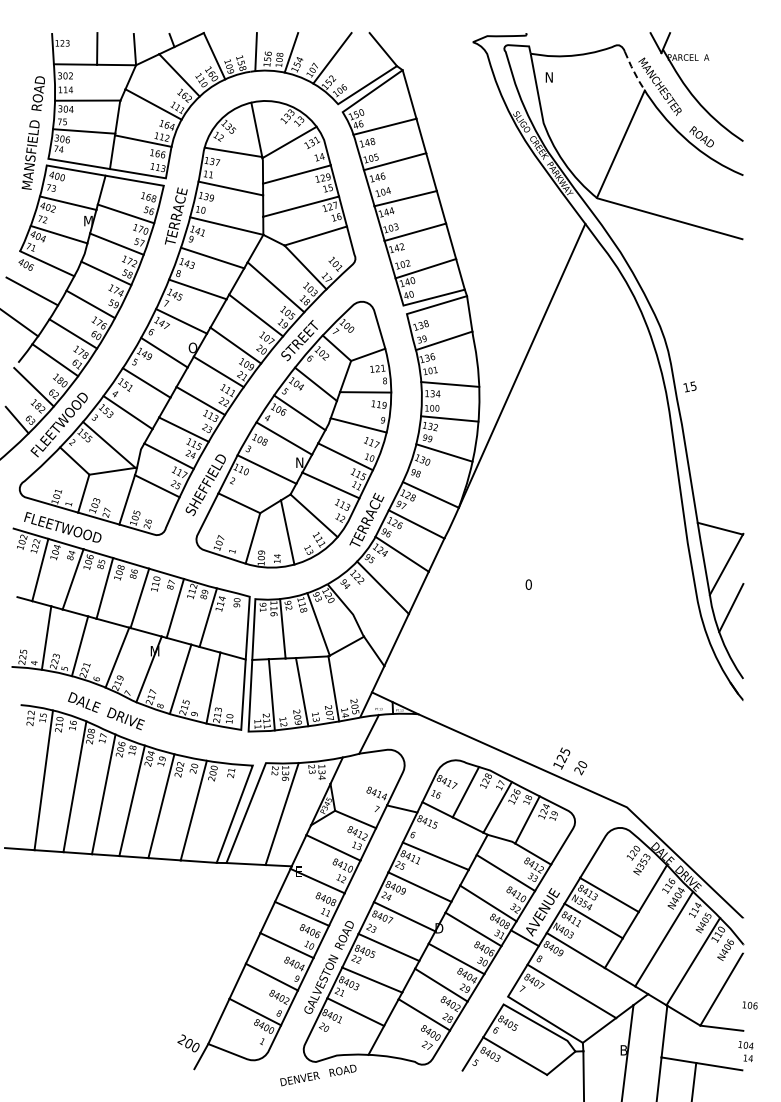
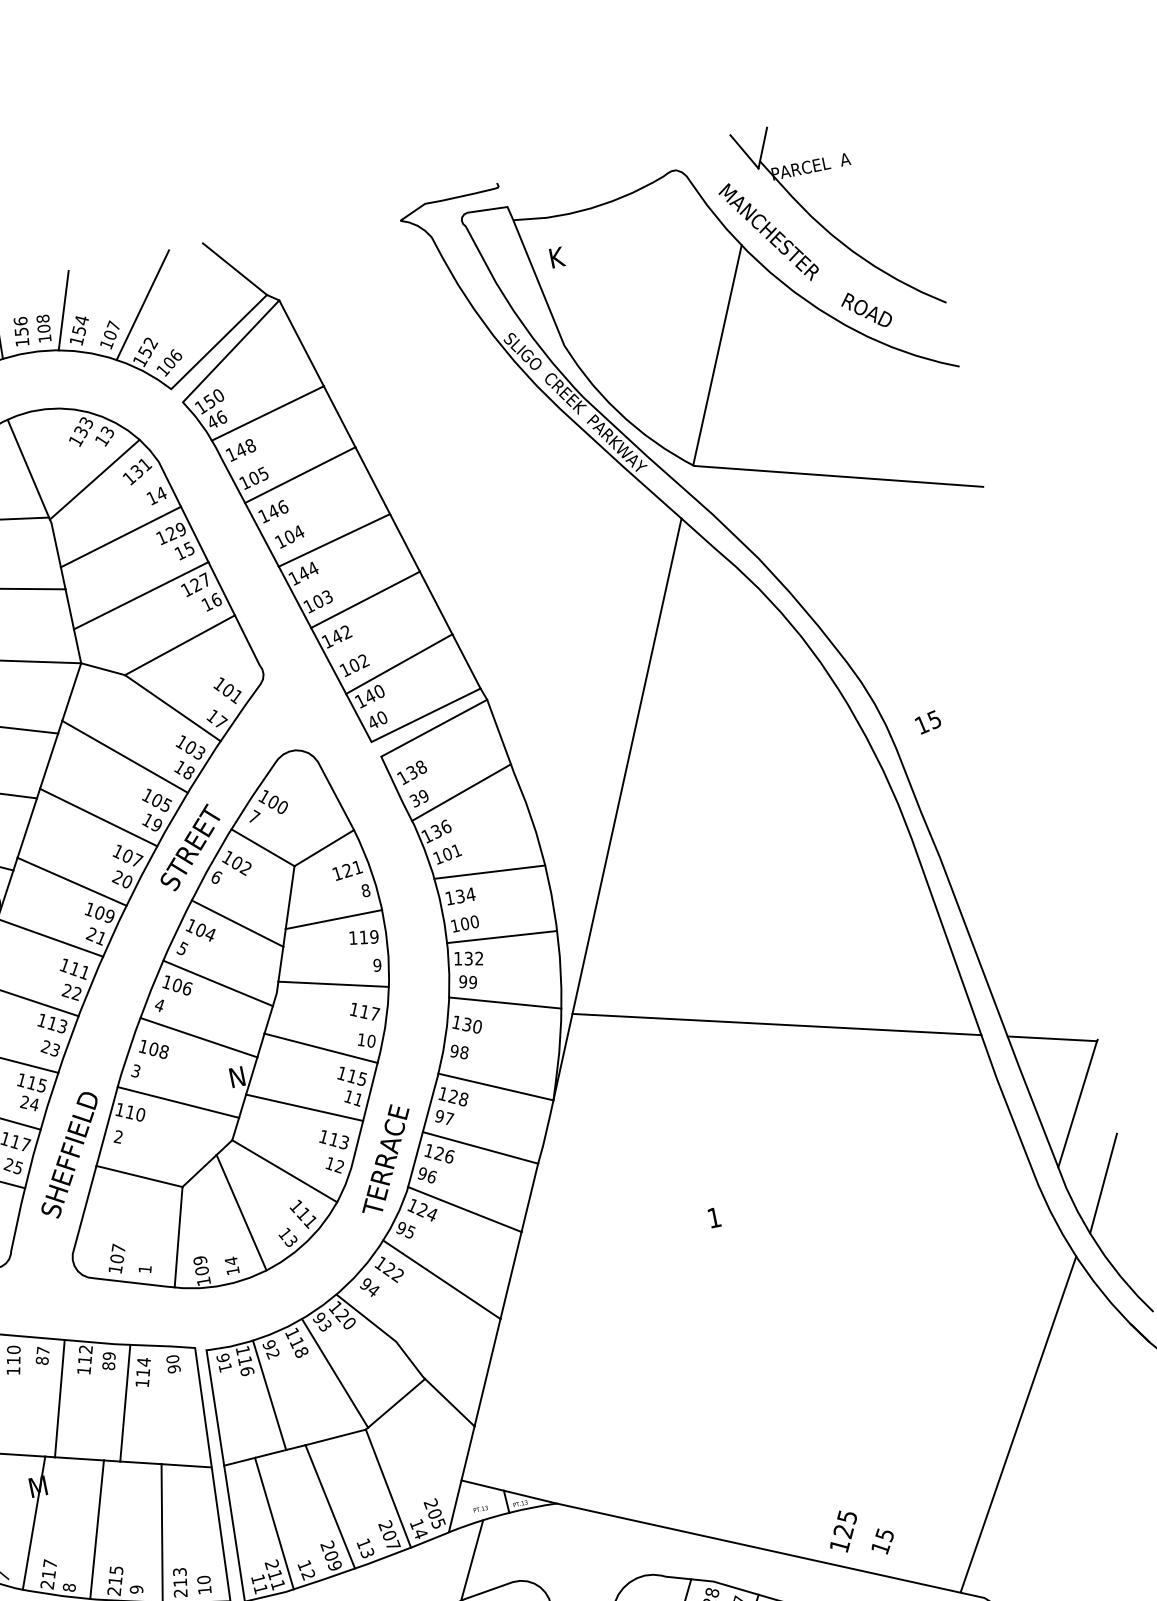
line: (634, 71) -> (715, 213), dashed -> solid
text: (549, 77) -> (557, 257), N -> K
text: (689, 386) -> (926, 721), moved
line: (580, 492) -> (775, 1024), added
text: (528, 584) -> (713, 1217), 0 -> 1
line: (662, 721) -> (1018, 1423), added
text: (580, 767) -> (881, 1541), 20 -> 15

